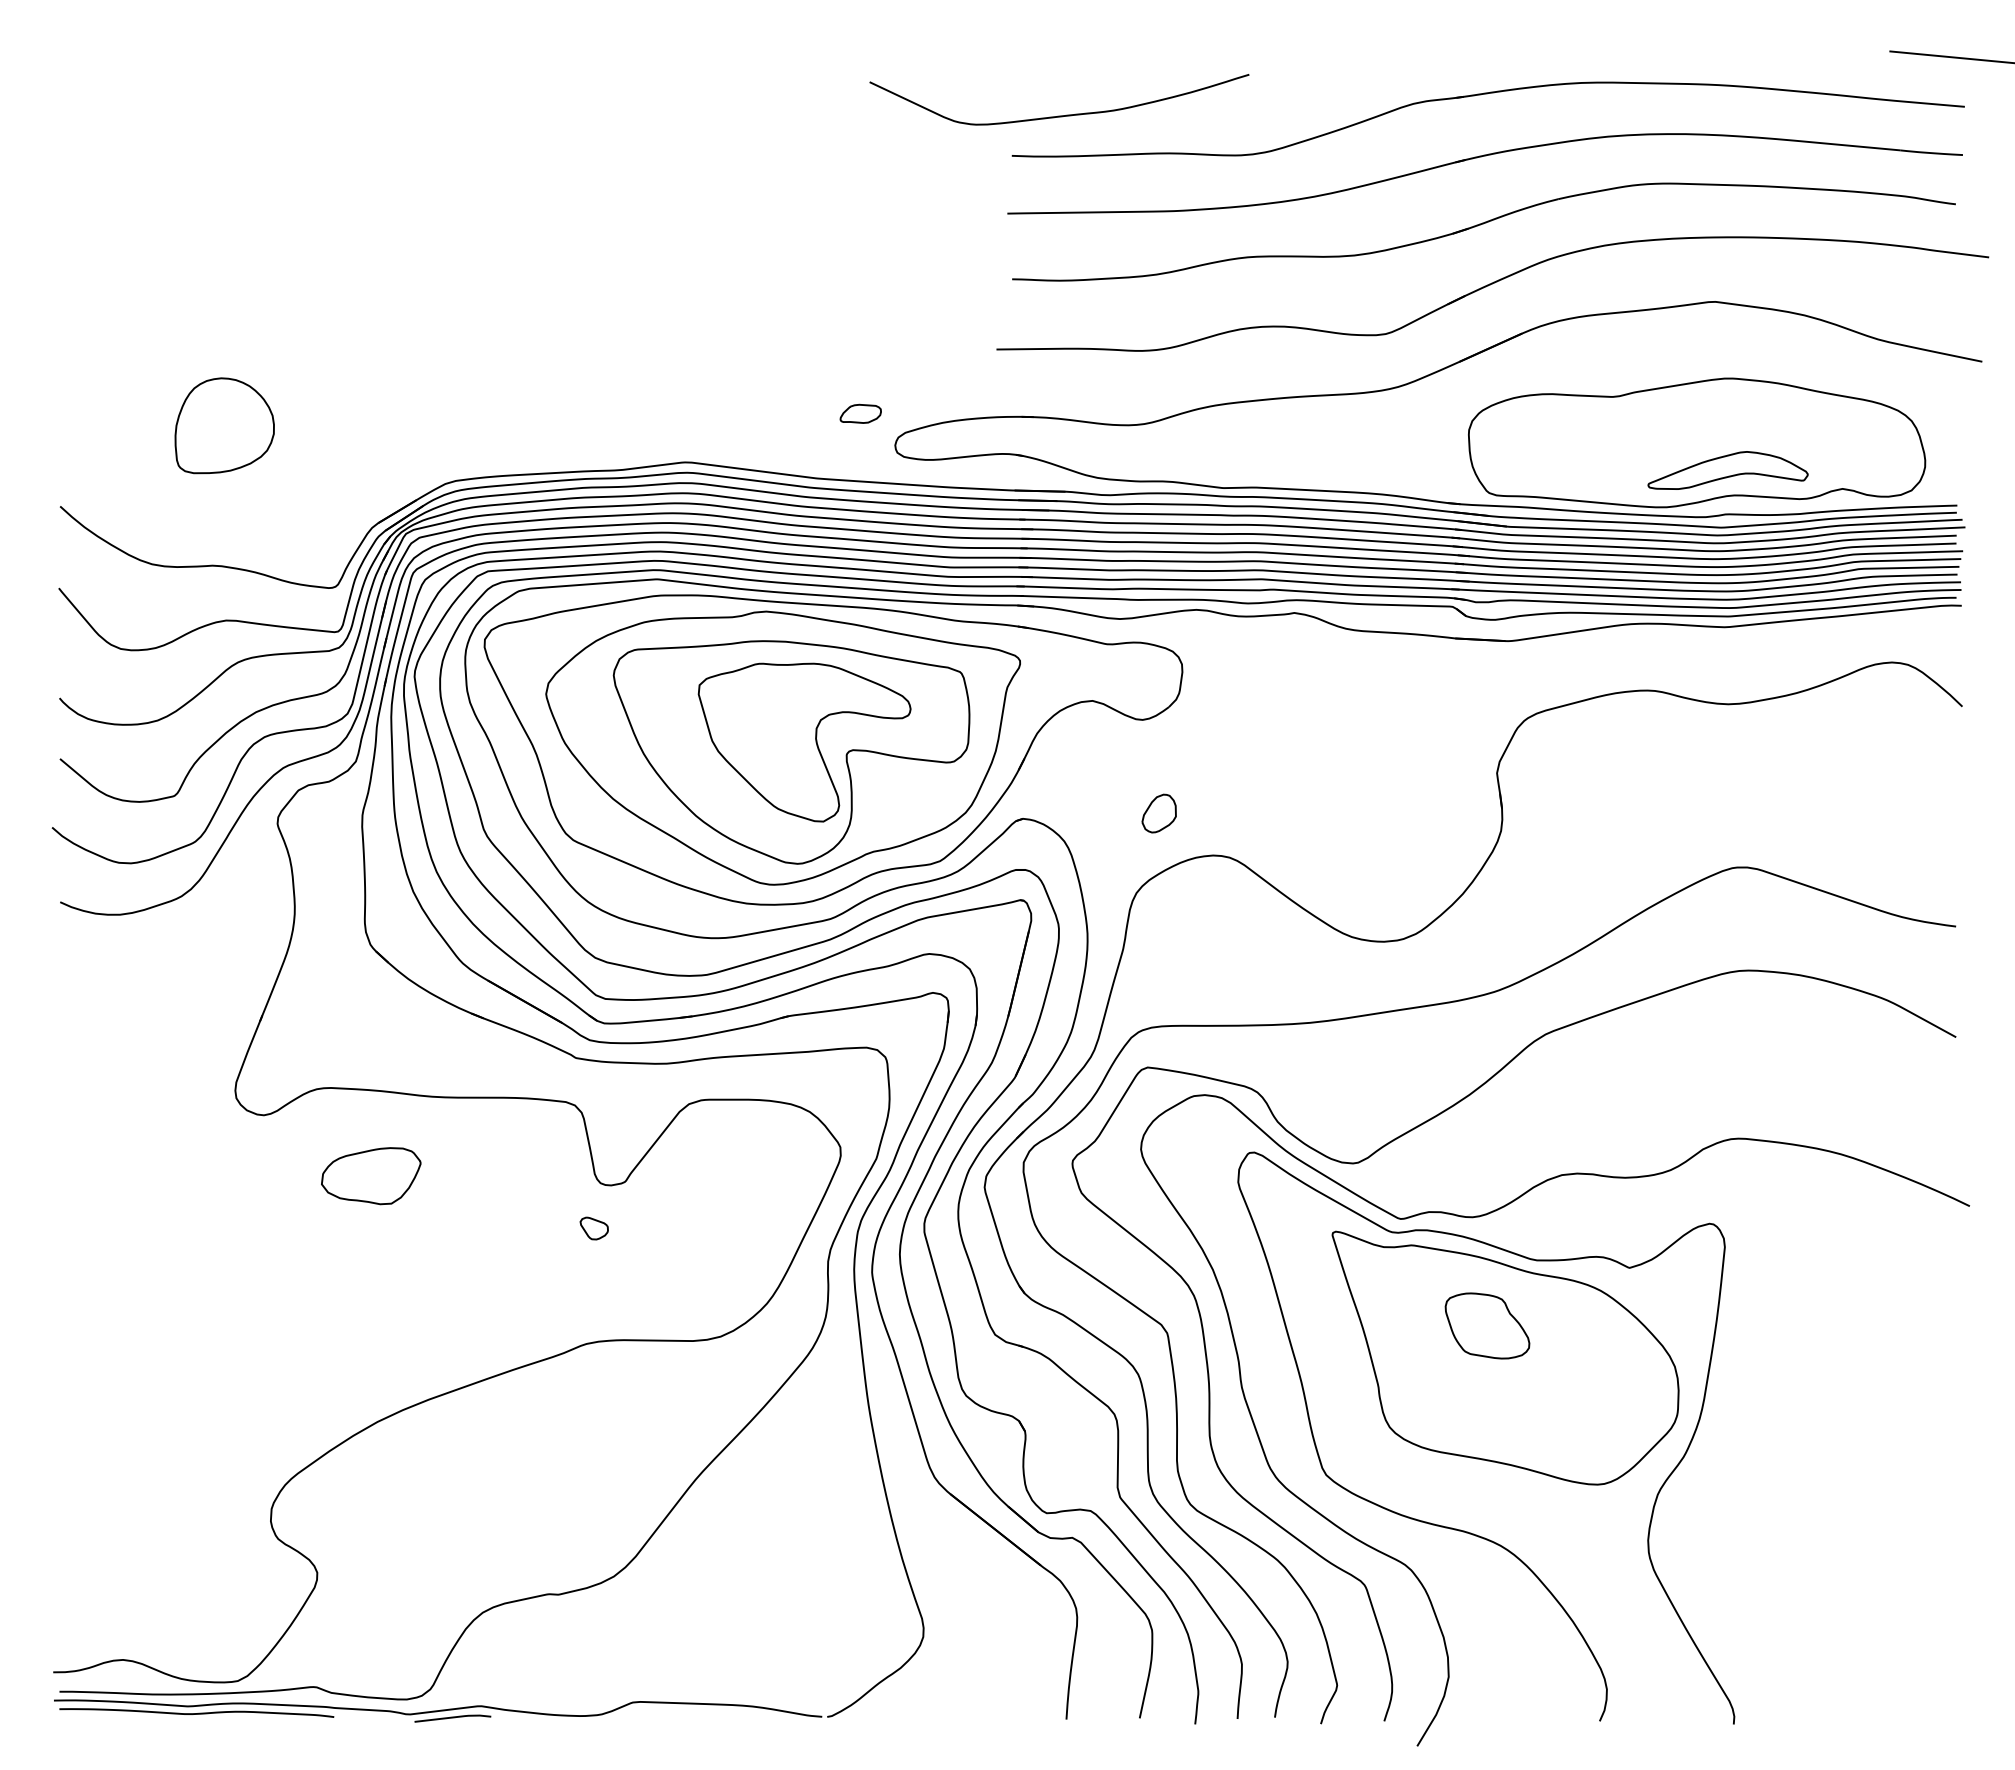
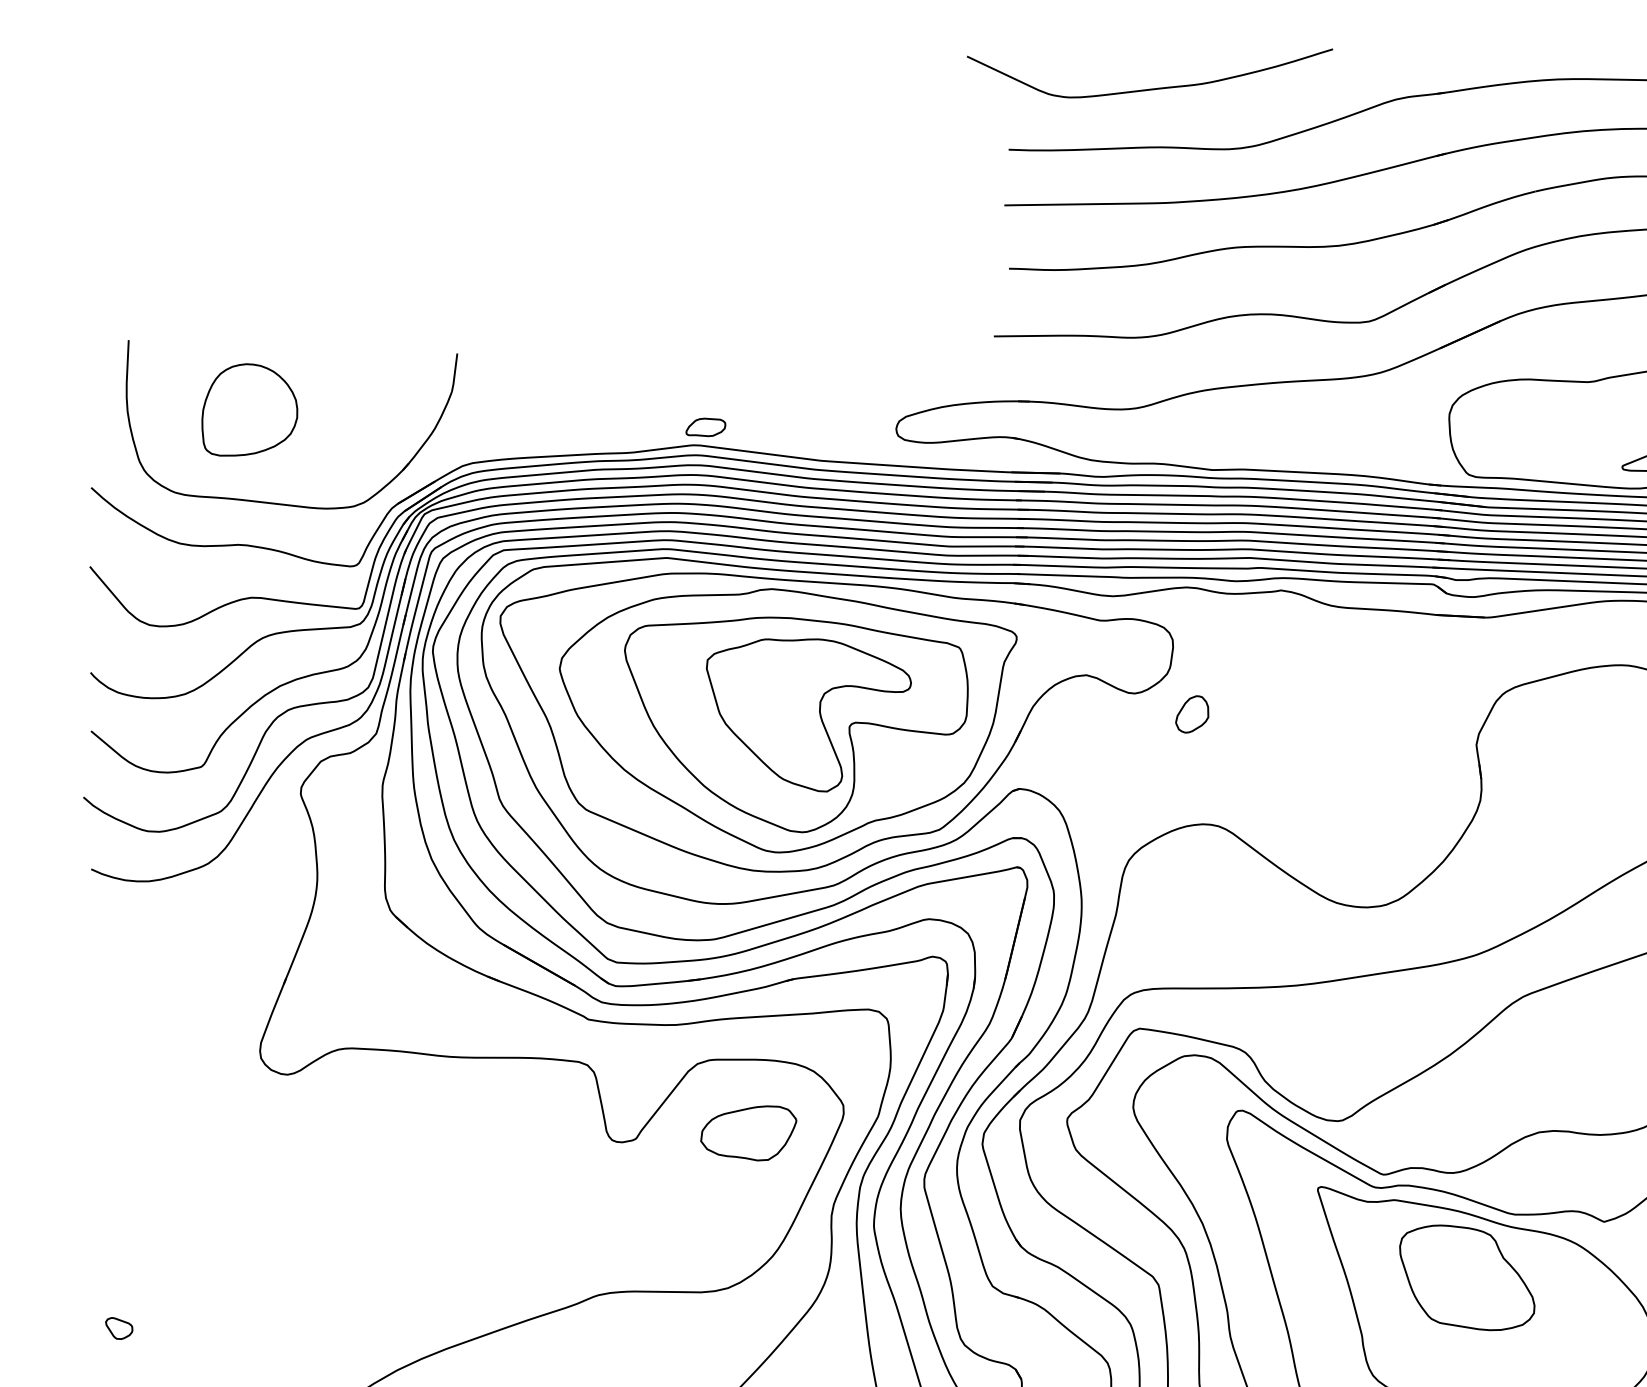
curve: (1059, 115) -> (1150, 88), moved
part: (860, 413) -> (705, 427), moved
part: (257, 522) -> (281, 503), added
part: (1158, 813) -> (1191, 714), moved
part: (371, 1176) -> (749, 1133), moved
part: (593, 1228) -> (118, 1328), moved
part: (1487, 1325) -> (1467, 1277), size x1.67

